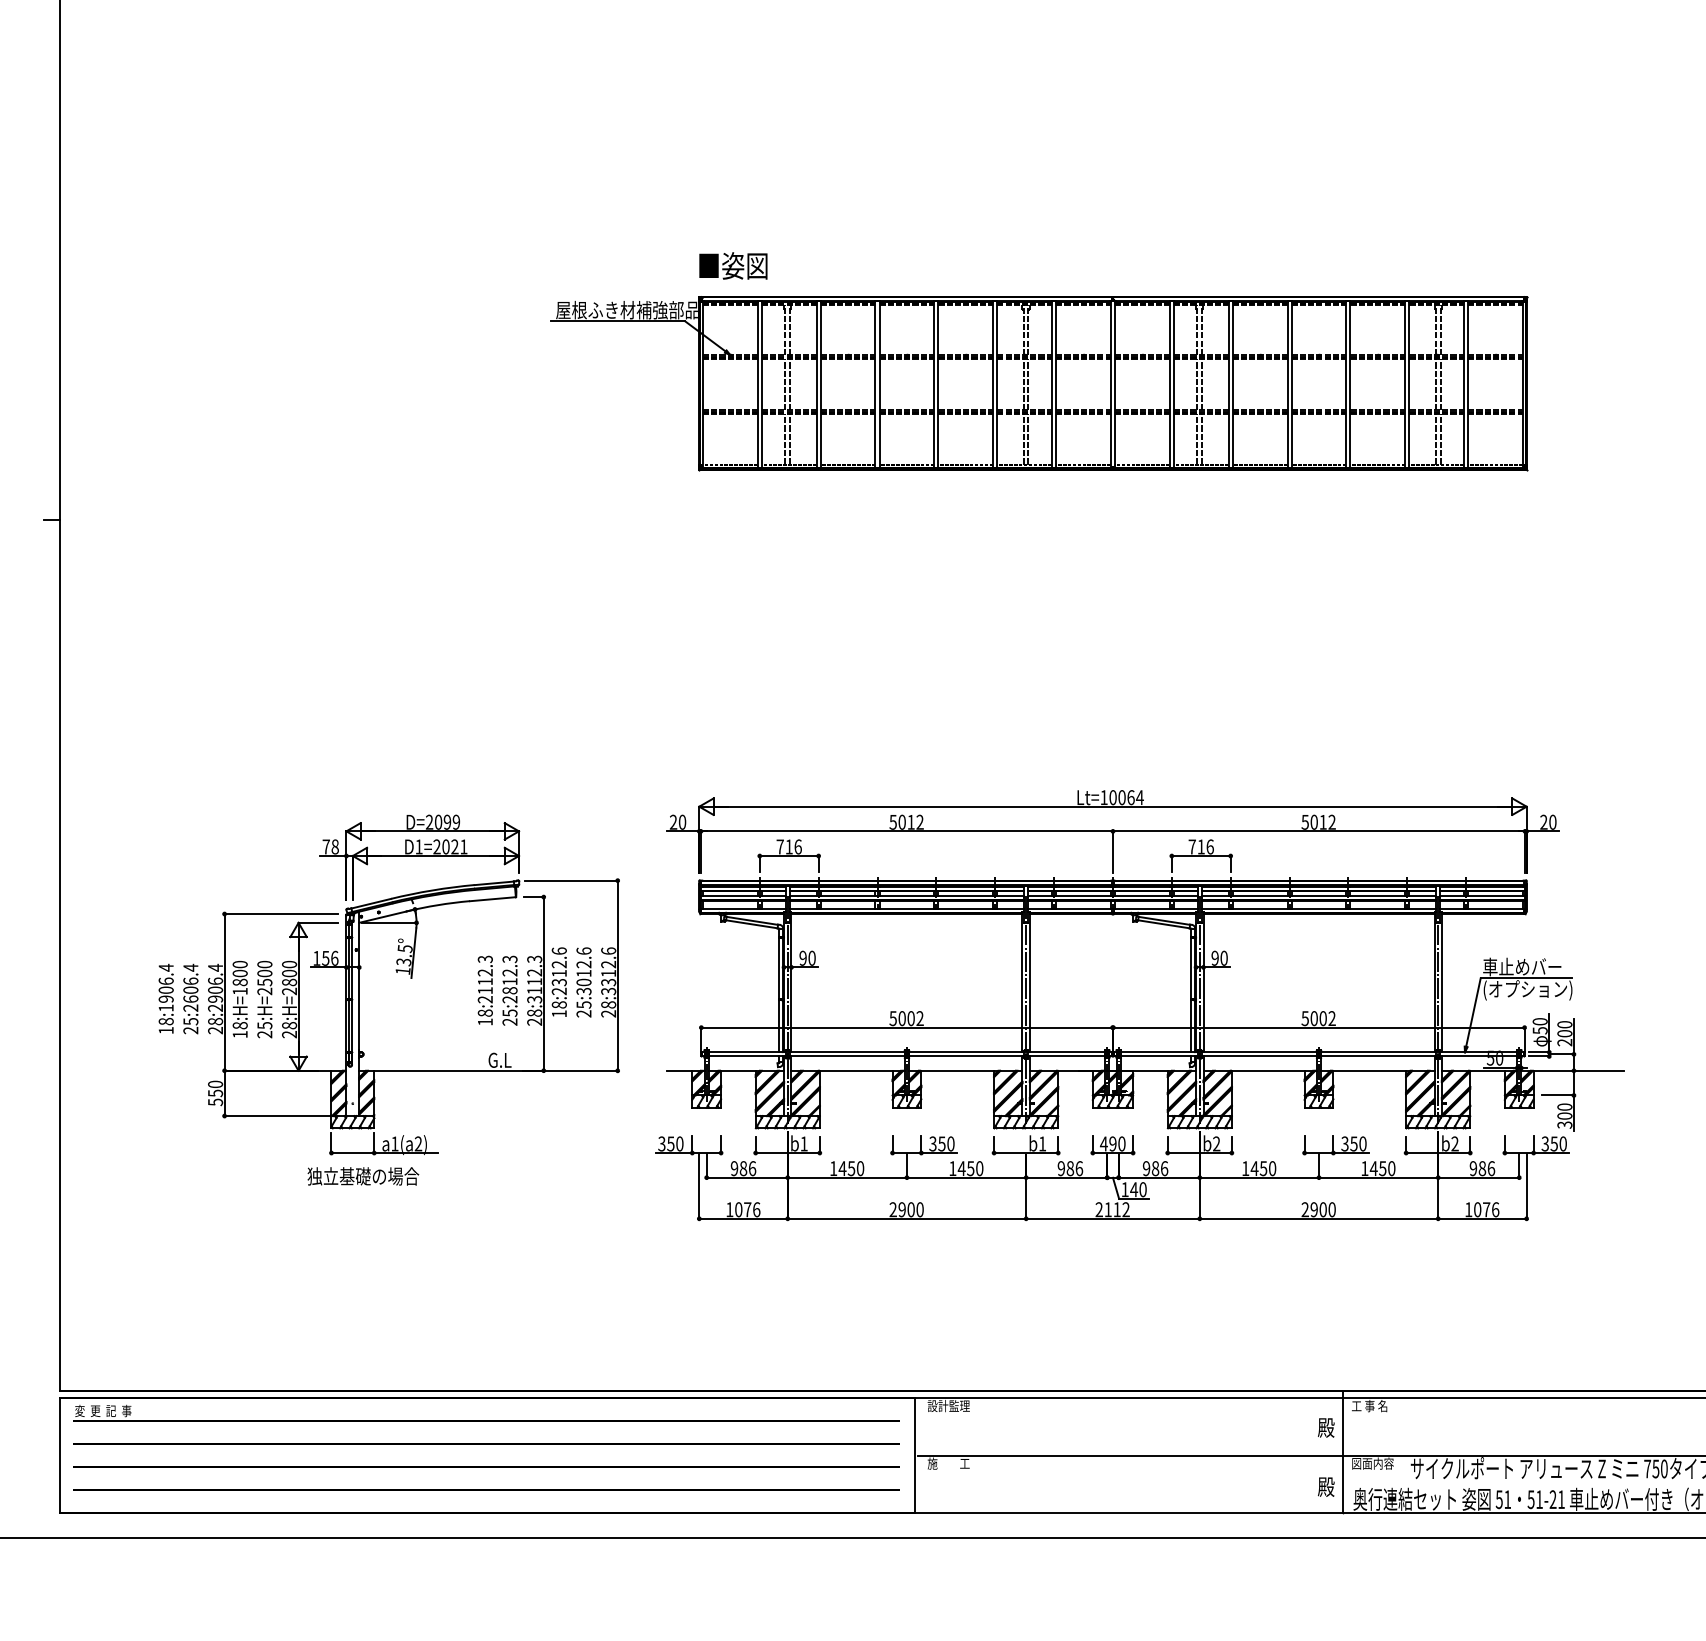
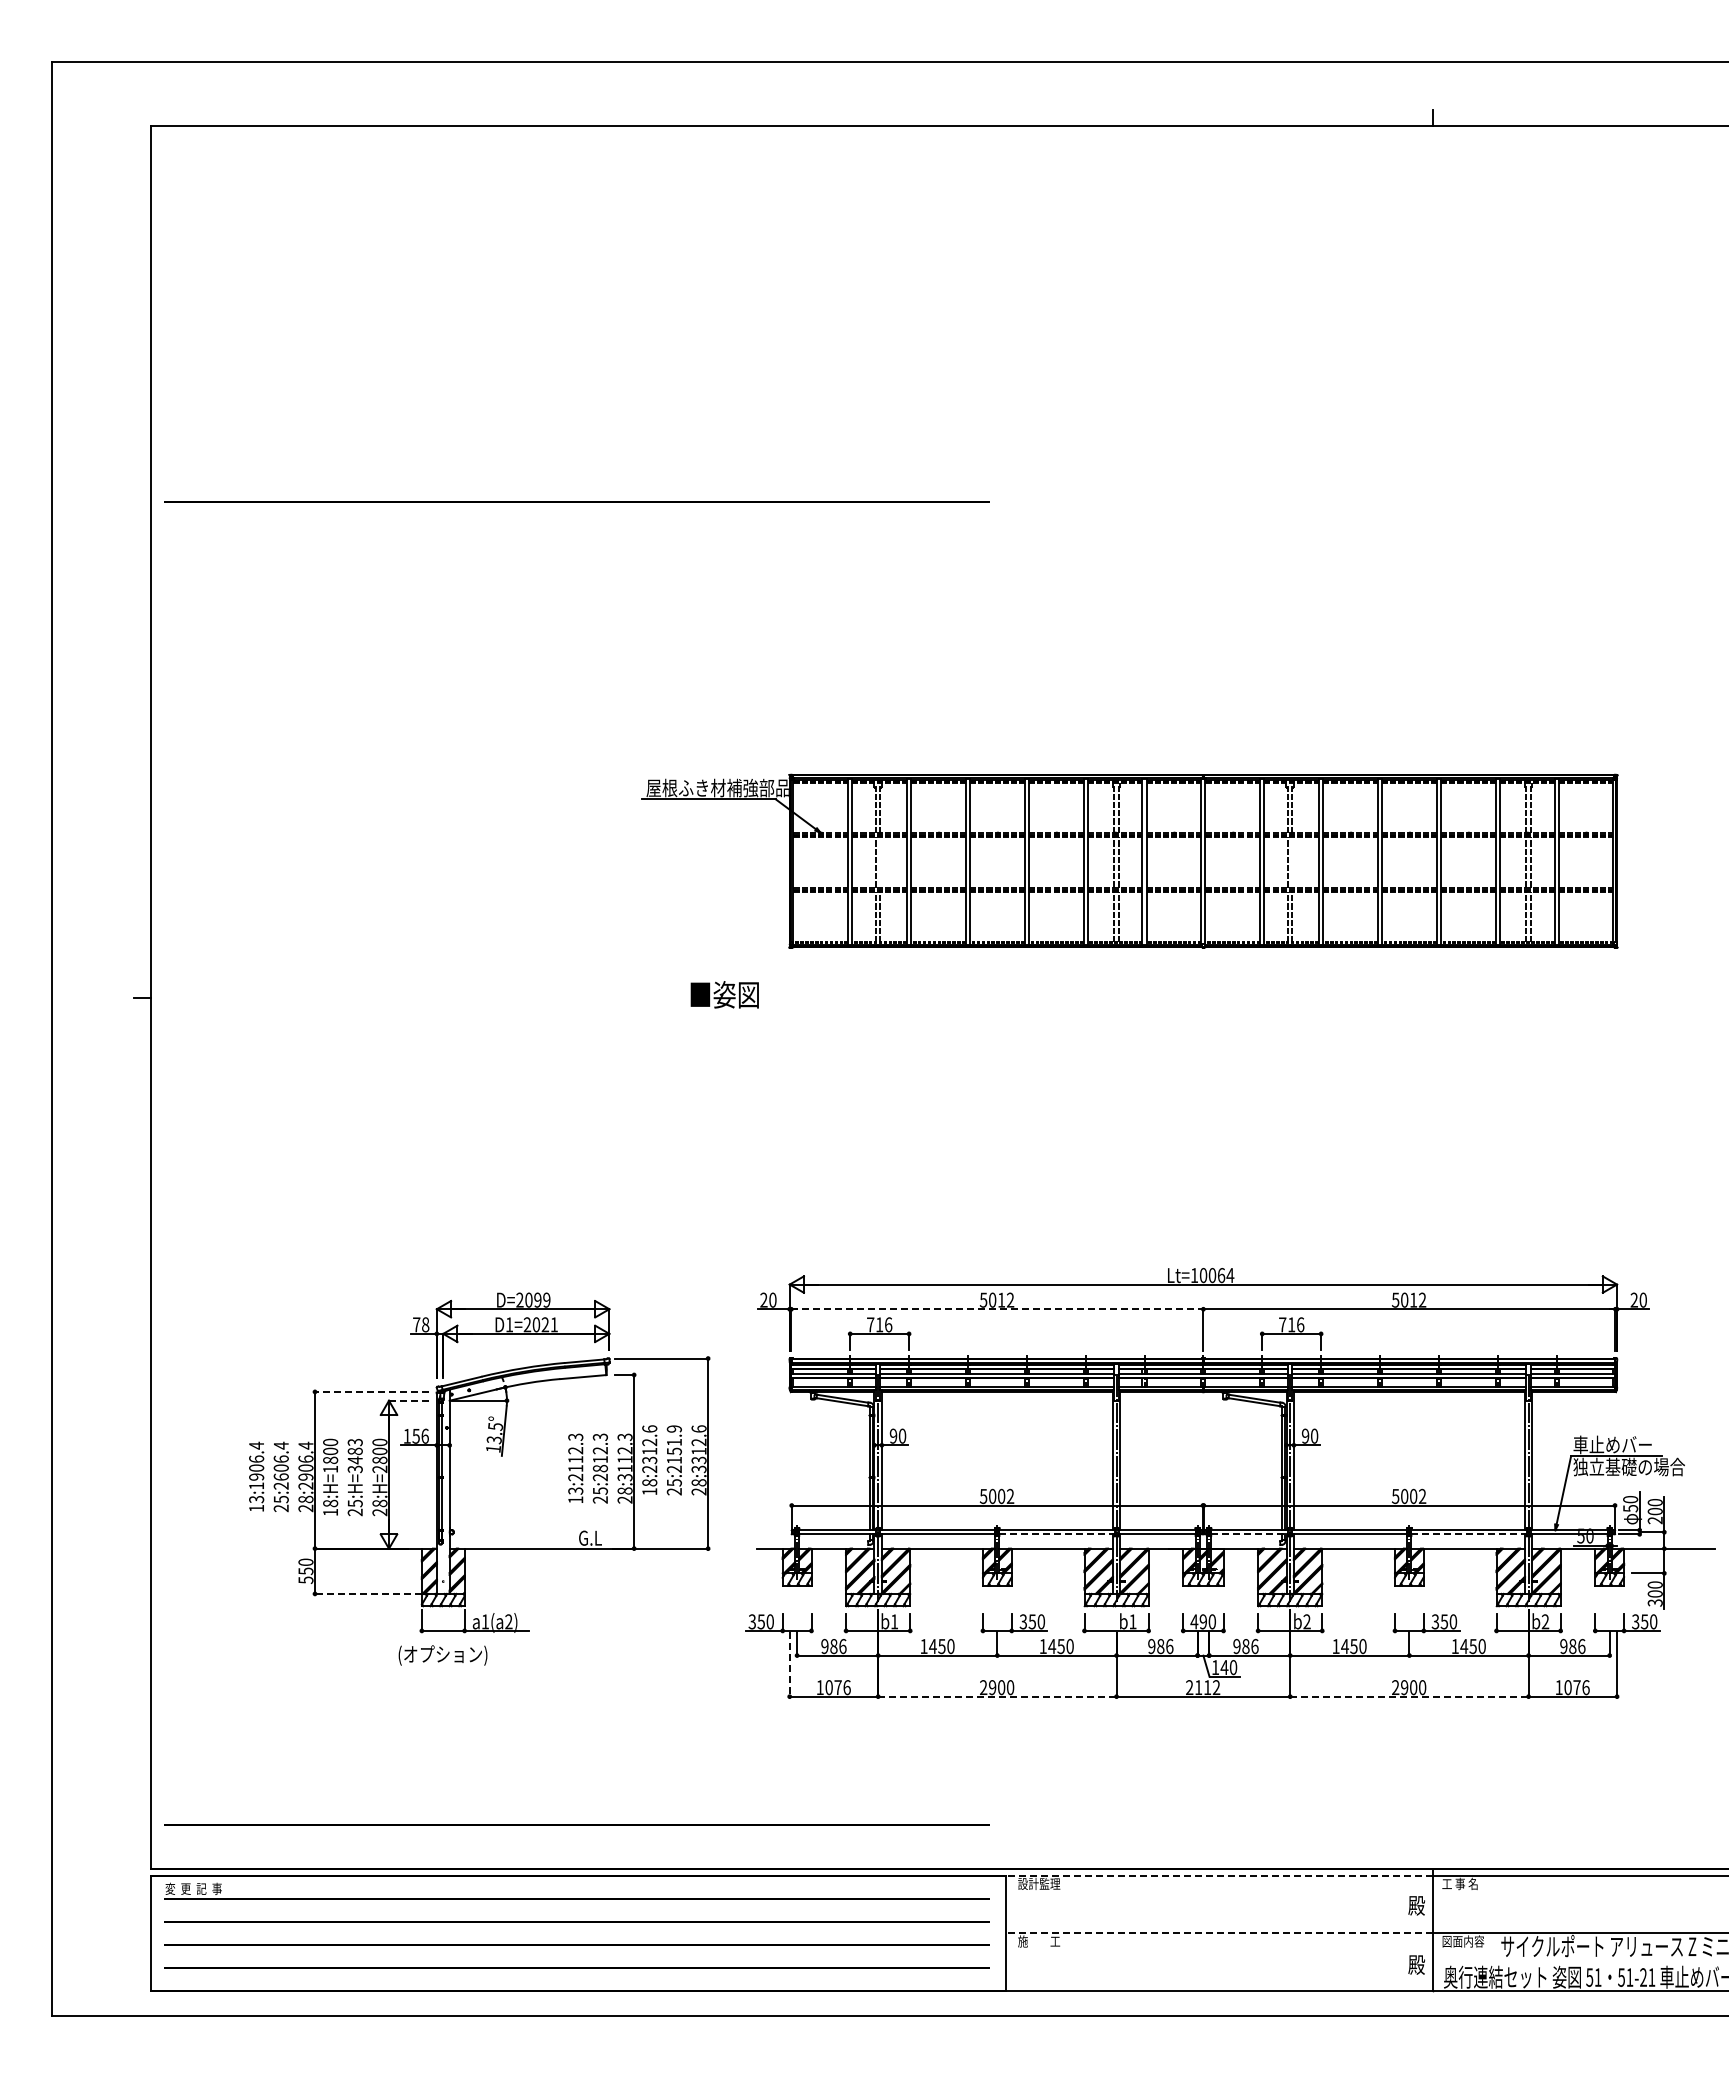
line: (486, 23) -> (576, 501), added
text: (733, 265) -> (724, 994), moved
line: (790, 384) -> (880, 862), removed
line: (1202, 384) -> (1292, 862), removed
line: (907, 831) -> (997, 1309), solid -> dashed
line: (281, 913) -> (371, 1391), solid -> dashed
line: (318, 922) -> (408, 1400), solid -> dashed
text: (583, 971) -> (673, 1449), 25:3012.6 -> 25:2151.9
text: (264, 977) -> (354, 1455), 25:H=2500 -> 25:H=3483
text: (1538, 989) -> (1628, 1467), (オプション) -> 独立基礎の場合
text: (485, 1012) -> (575, 1490), 18:2112.3 -> 13:2112.3
text: (166, 1021) -> (256, 1499), 18:1906.4 -> 13:1906.4
line: (966, 1056) -> (1056, 1534), solid -> dashed
line: (1160, 1056) -> (1250, 1534), solid -> dashed
line: (1379, 1056) -> (1469, 1534), solid -> dashed
line: (277, 1115) -> (367, 1593), solid -> dashed
text: (363, 1177) -> (453, 1655), 独立基礎の場合 -> (オプション)
line: (699, 1186) -> (789, 1664), solid -> dashed
line: (907, 1218) -> (997, 1696), solid -> dashed
line: (1319, 1218) -> (1409, 1696), solid -> dashed
line: (486, 1346) -> (576, 1824), added
line: (1129, 1397) -> (1219, 1875), solid -> dashed
line: (1130, 1455) -> (1220, 1933), solid -> dashed

